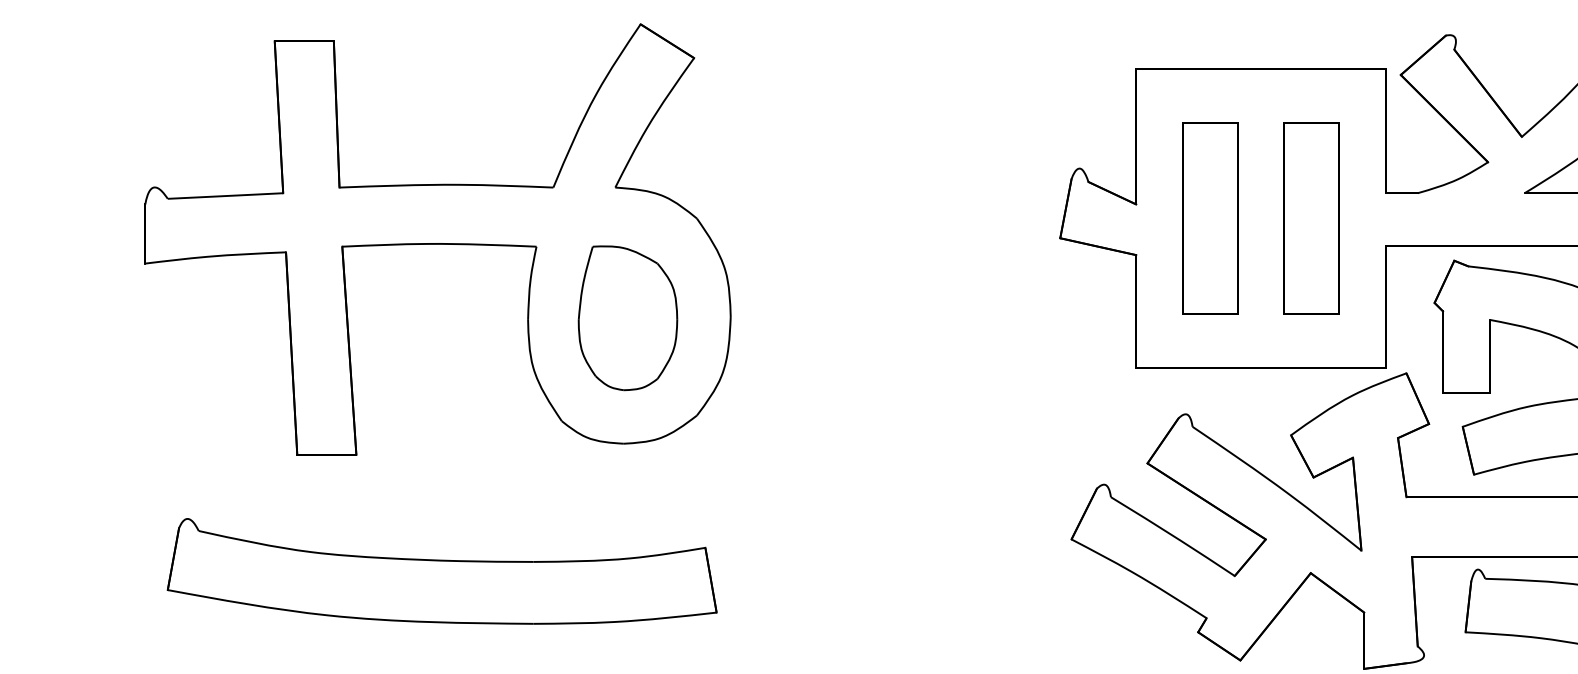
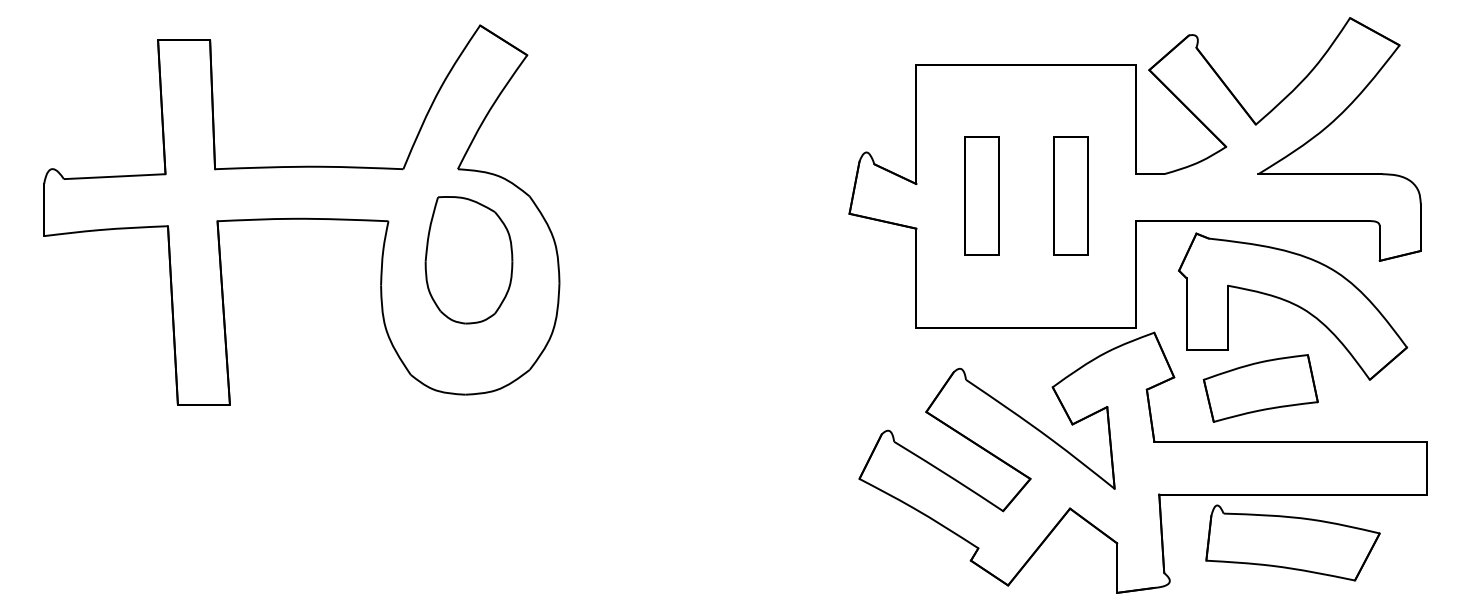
part: (1210, 218) -> (981, 196), size x0.7
part: (1311, 218) -> (1070, 196), size x0.7
part: (627, 318) -> (468, 260), moved
part: (442, 571) -> (305, 507), removed

